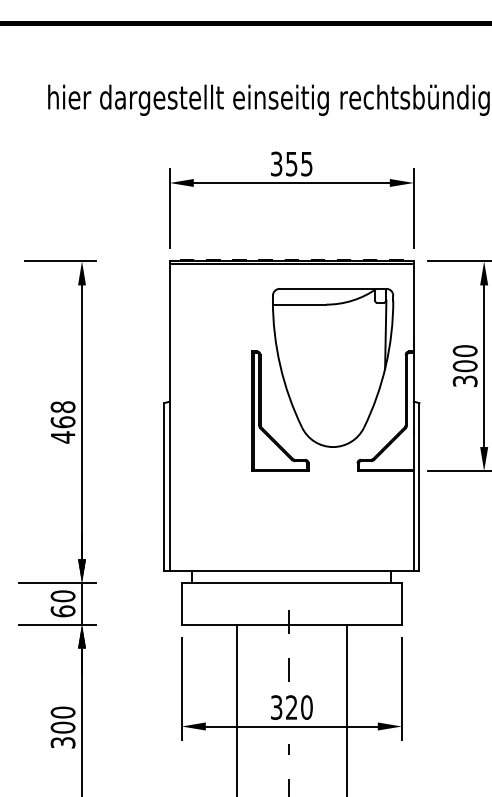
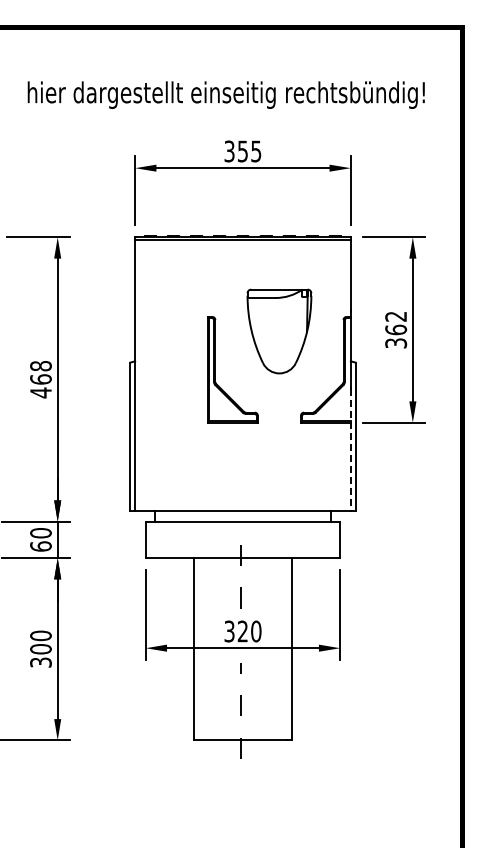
text: (465, 358) -> (396, 323), 300 -> 362
part: (333, 367) -> (279, 331), size x0.6
line: (413, 502) -> (350, 450), solid -> dashed

